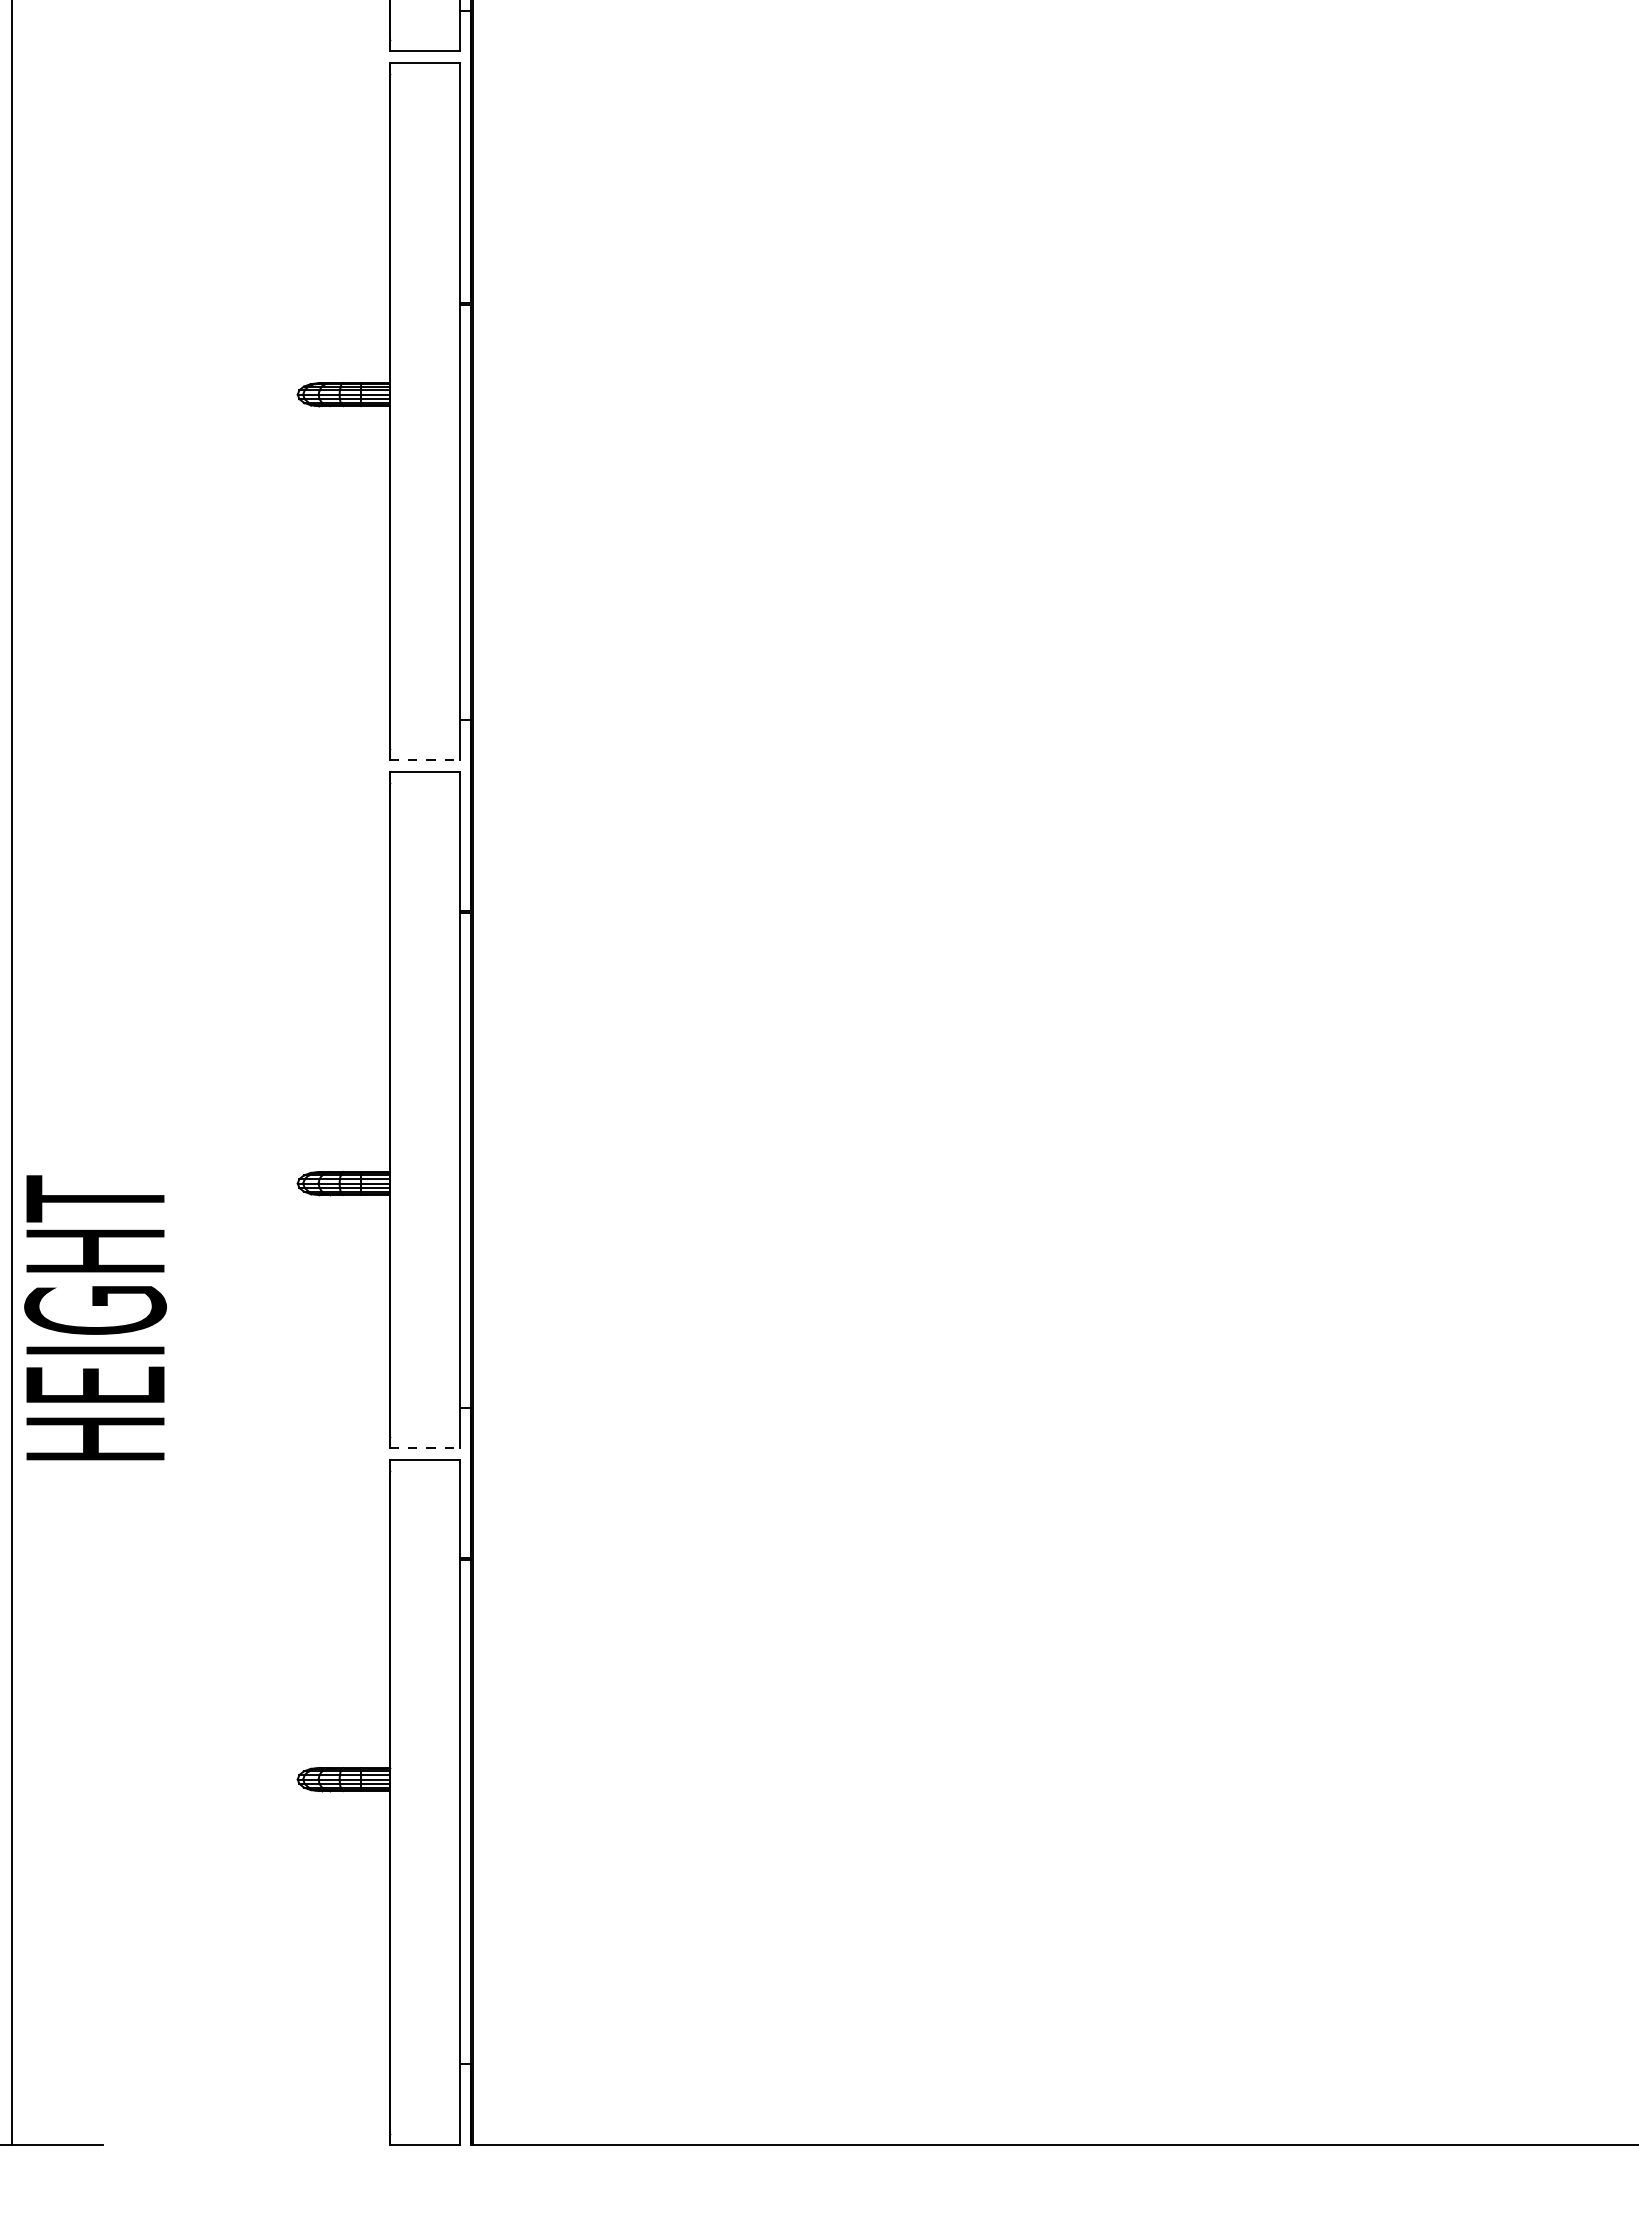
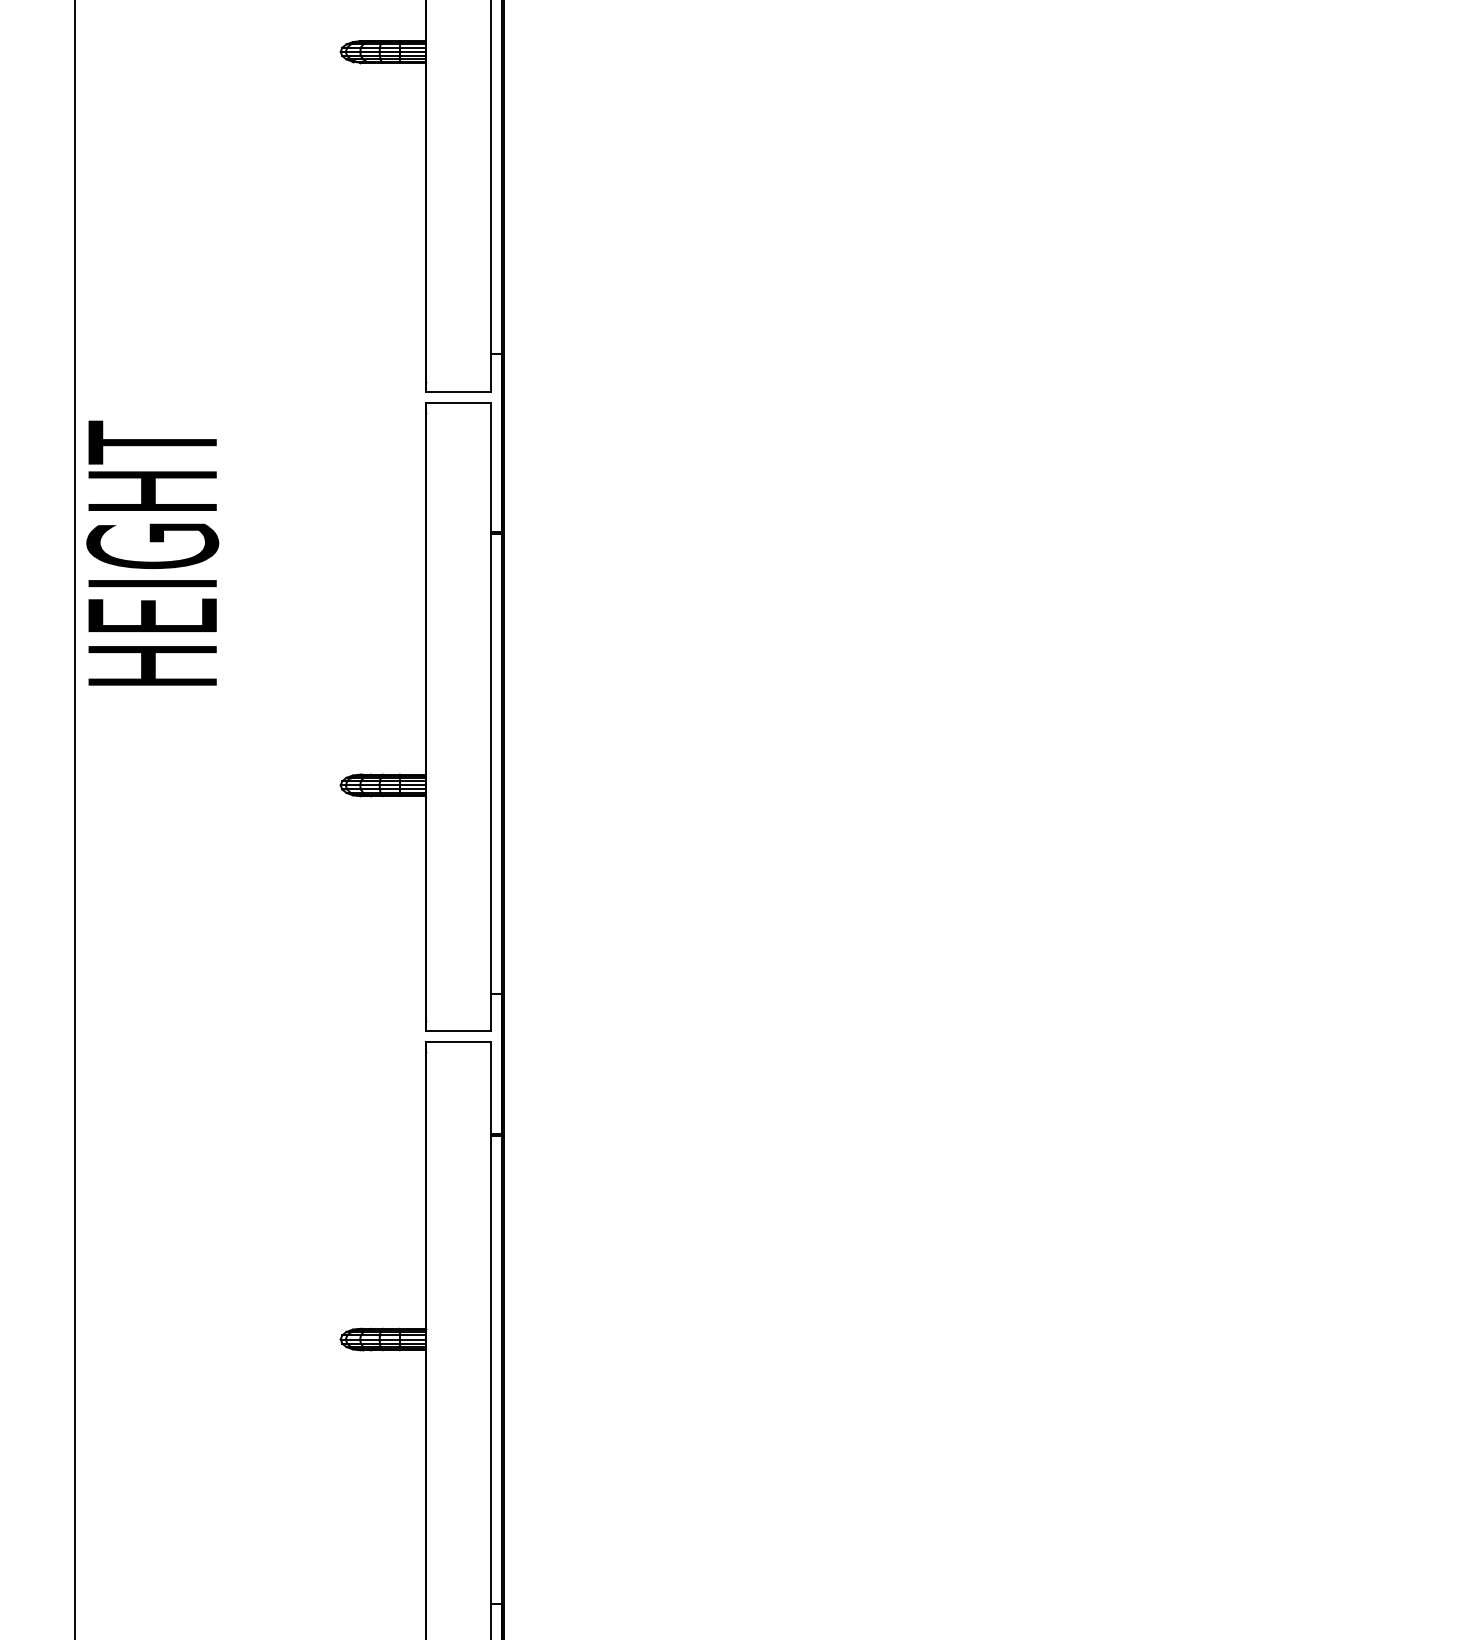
line: (424, 760) -> (458, 392), dashed -> solid
text: (95, 1317) -> (152, 552), moved
line: (424, 1448) -> (458, 1031), dashed -> solid

